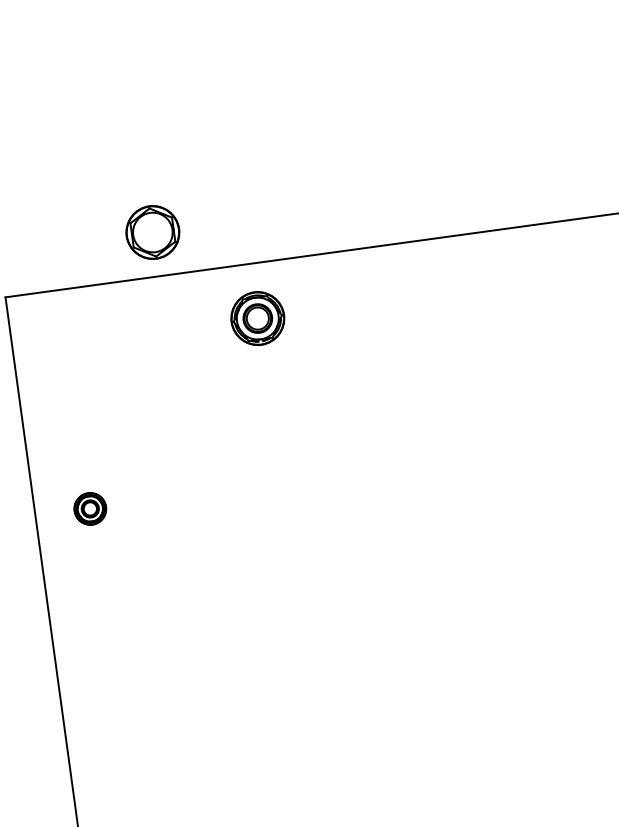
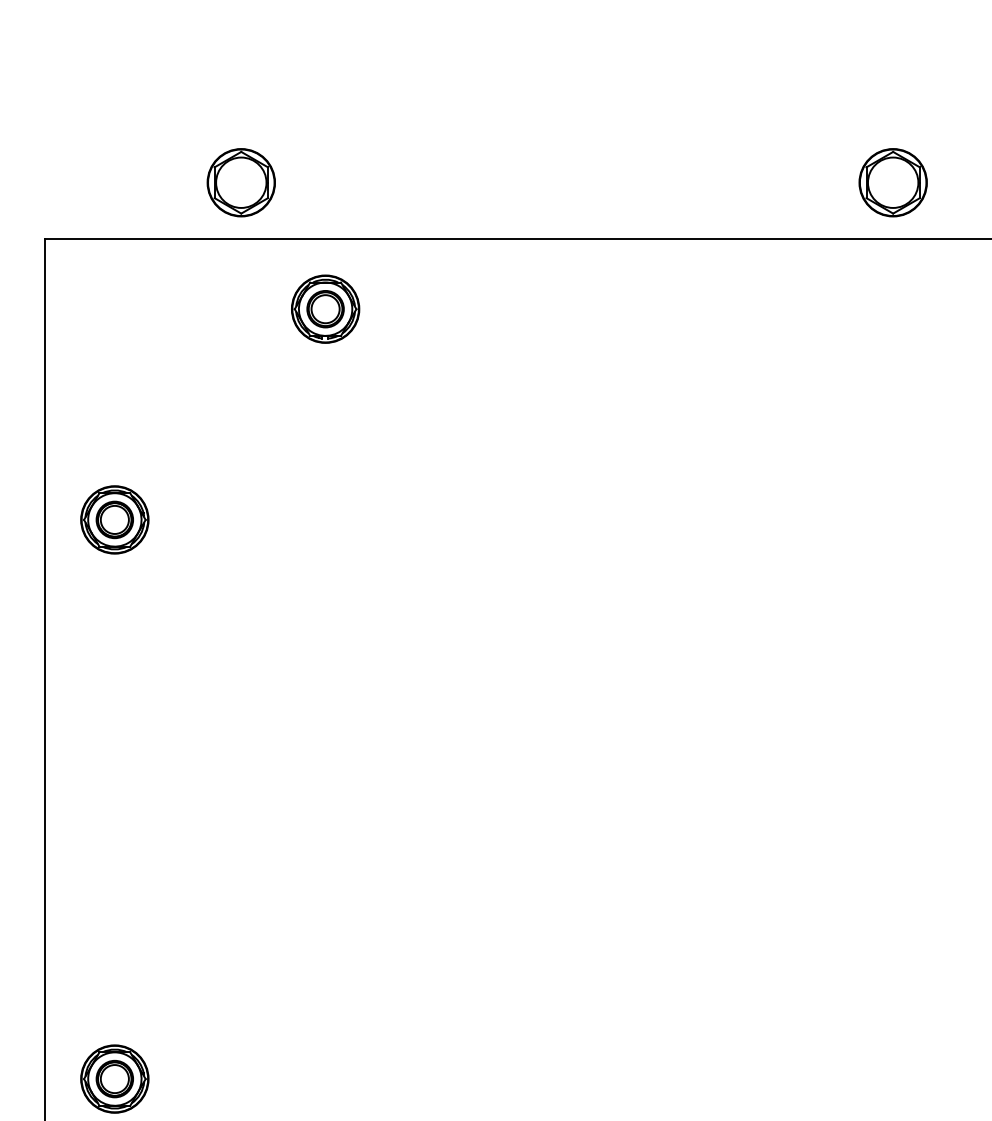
part: (257, 318) -> (325, 308), moved
part: (89, 508) -> (114, 519), size x1.67

